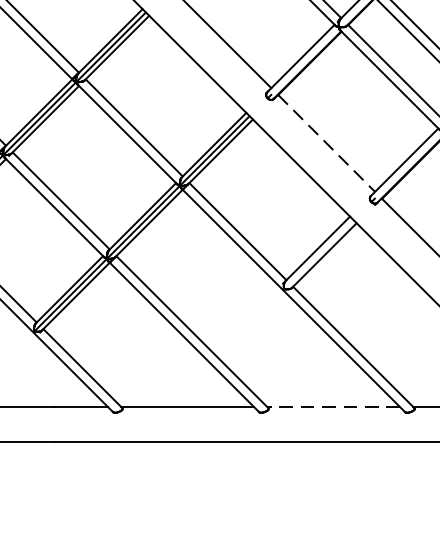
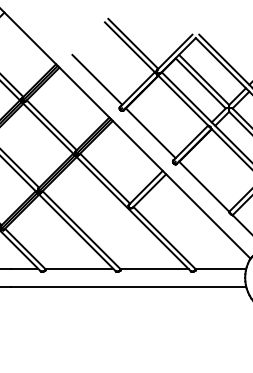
line: (328, 143) -> (151, 133), dashed -> solid
line: (331, 406) -> (153, 268), dashed -> solid

